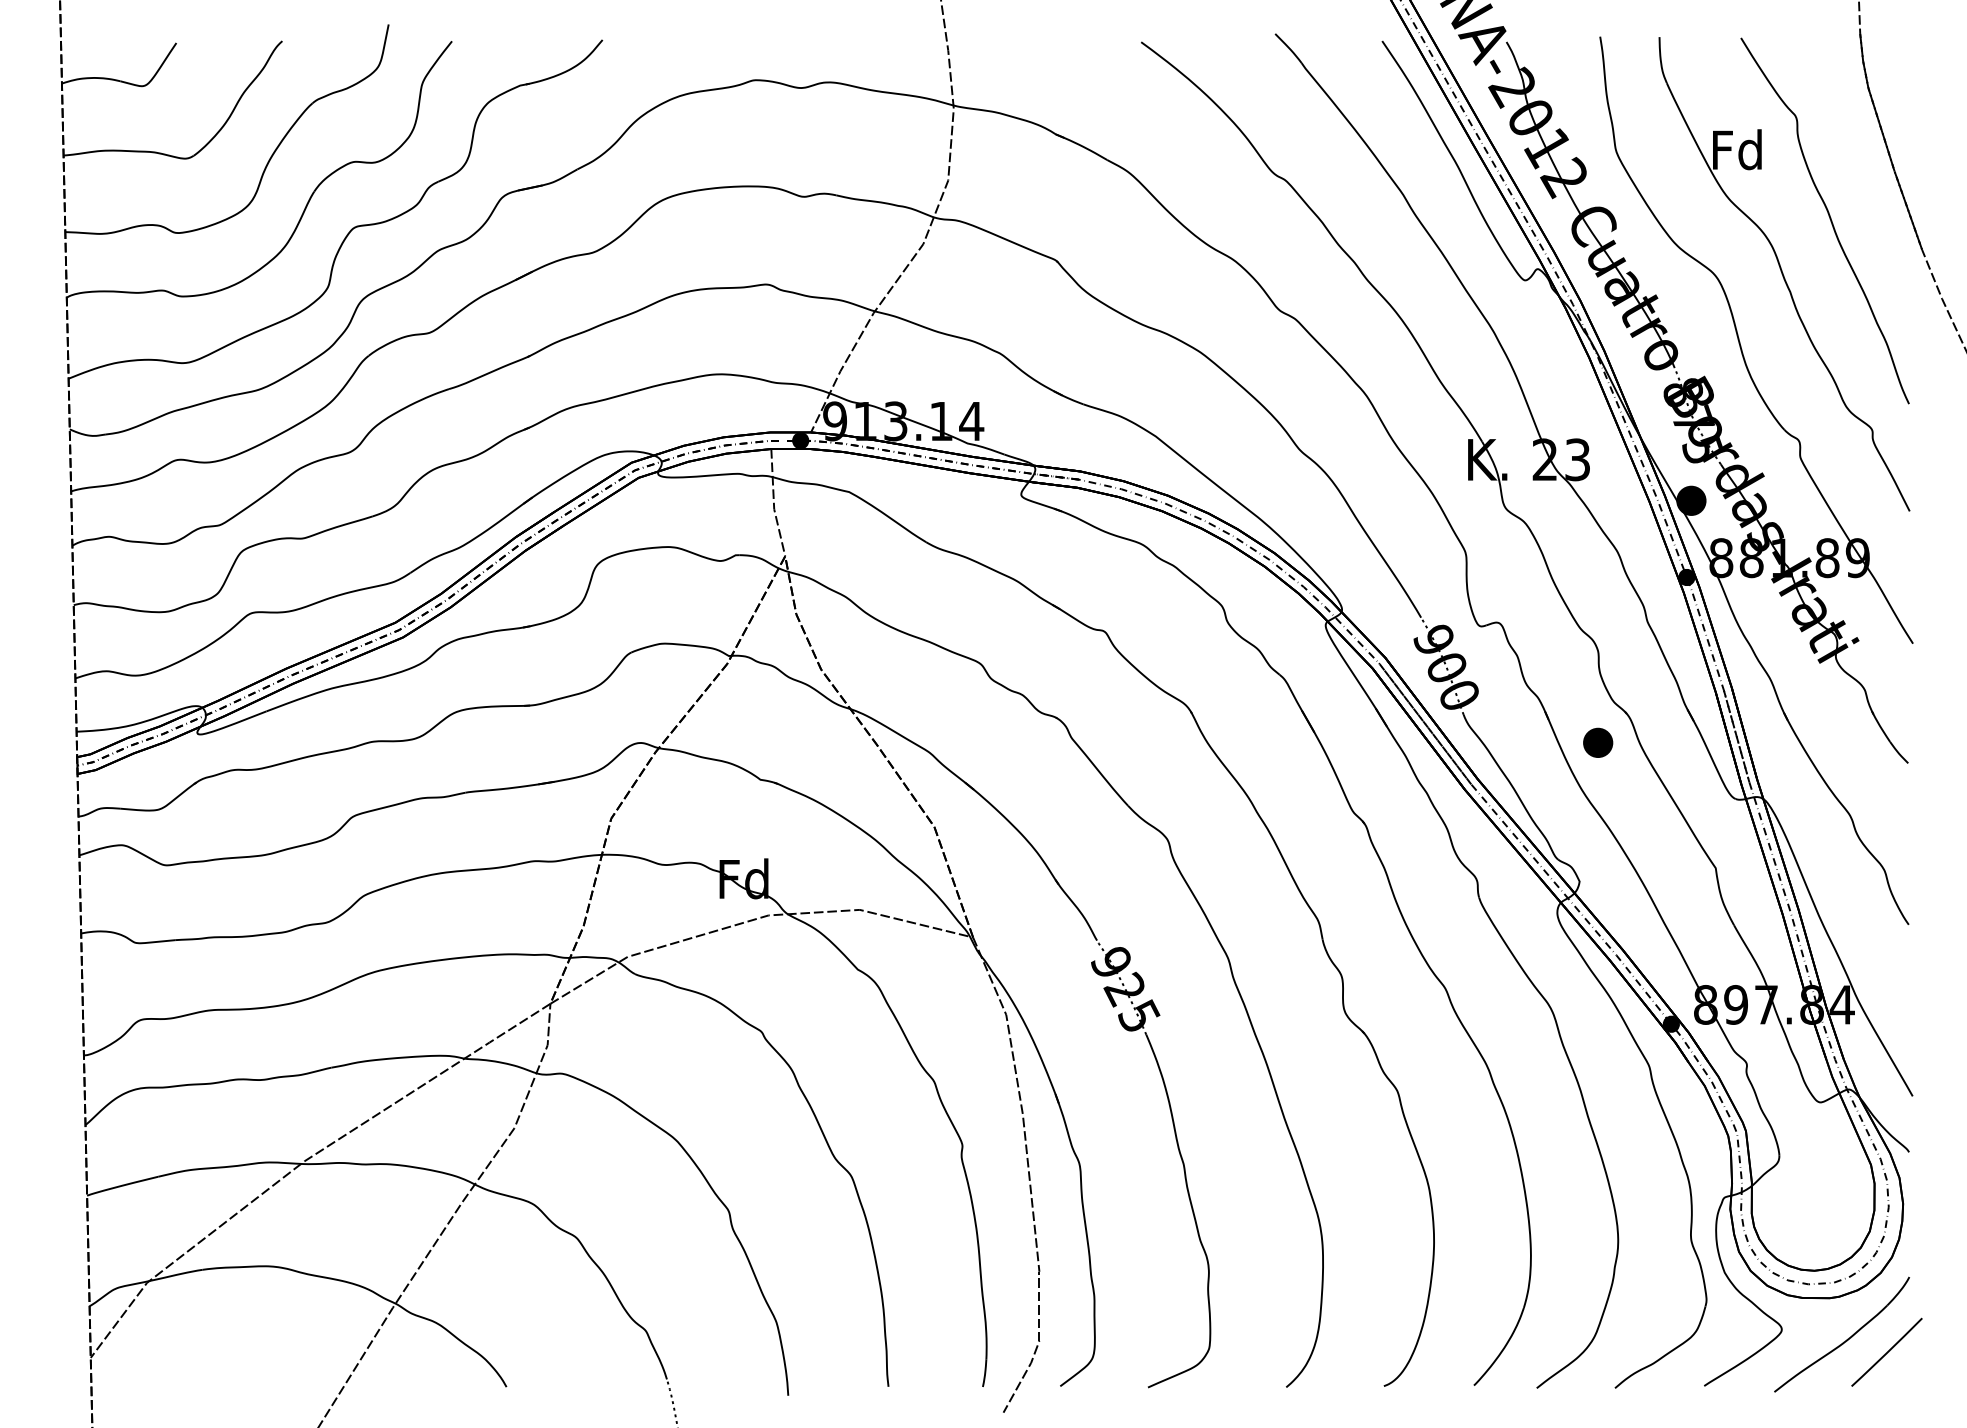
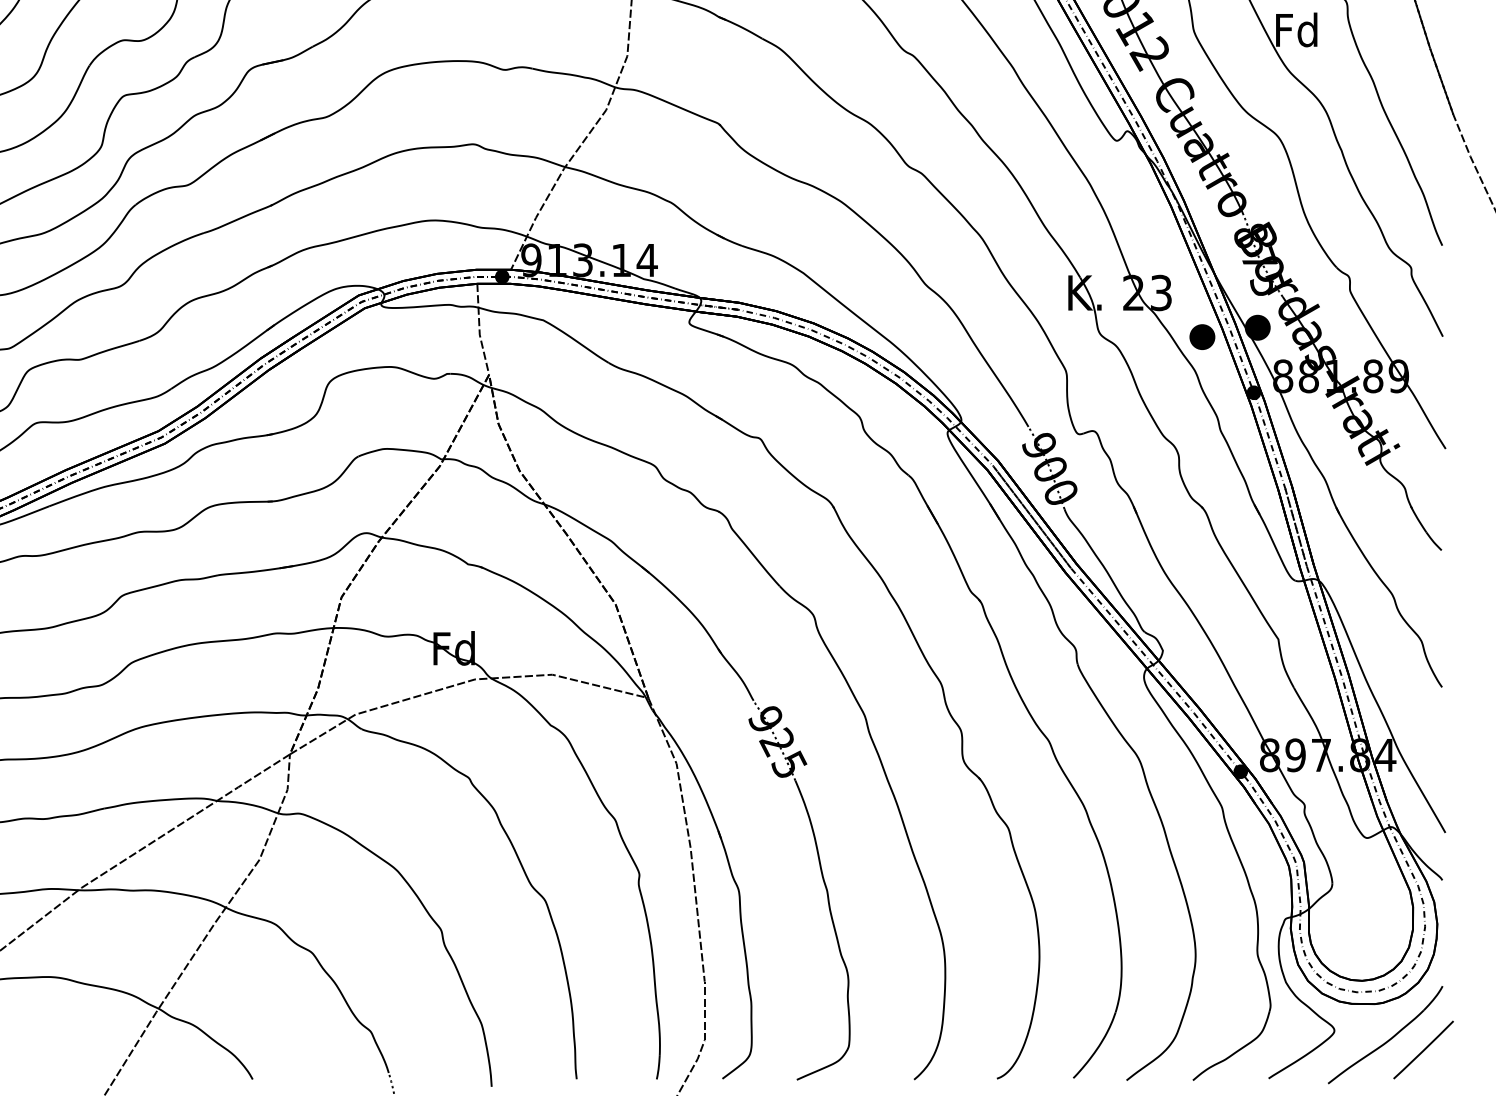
part: (1598, 742) -> (1202, 336), moved

